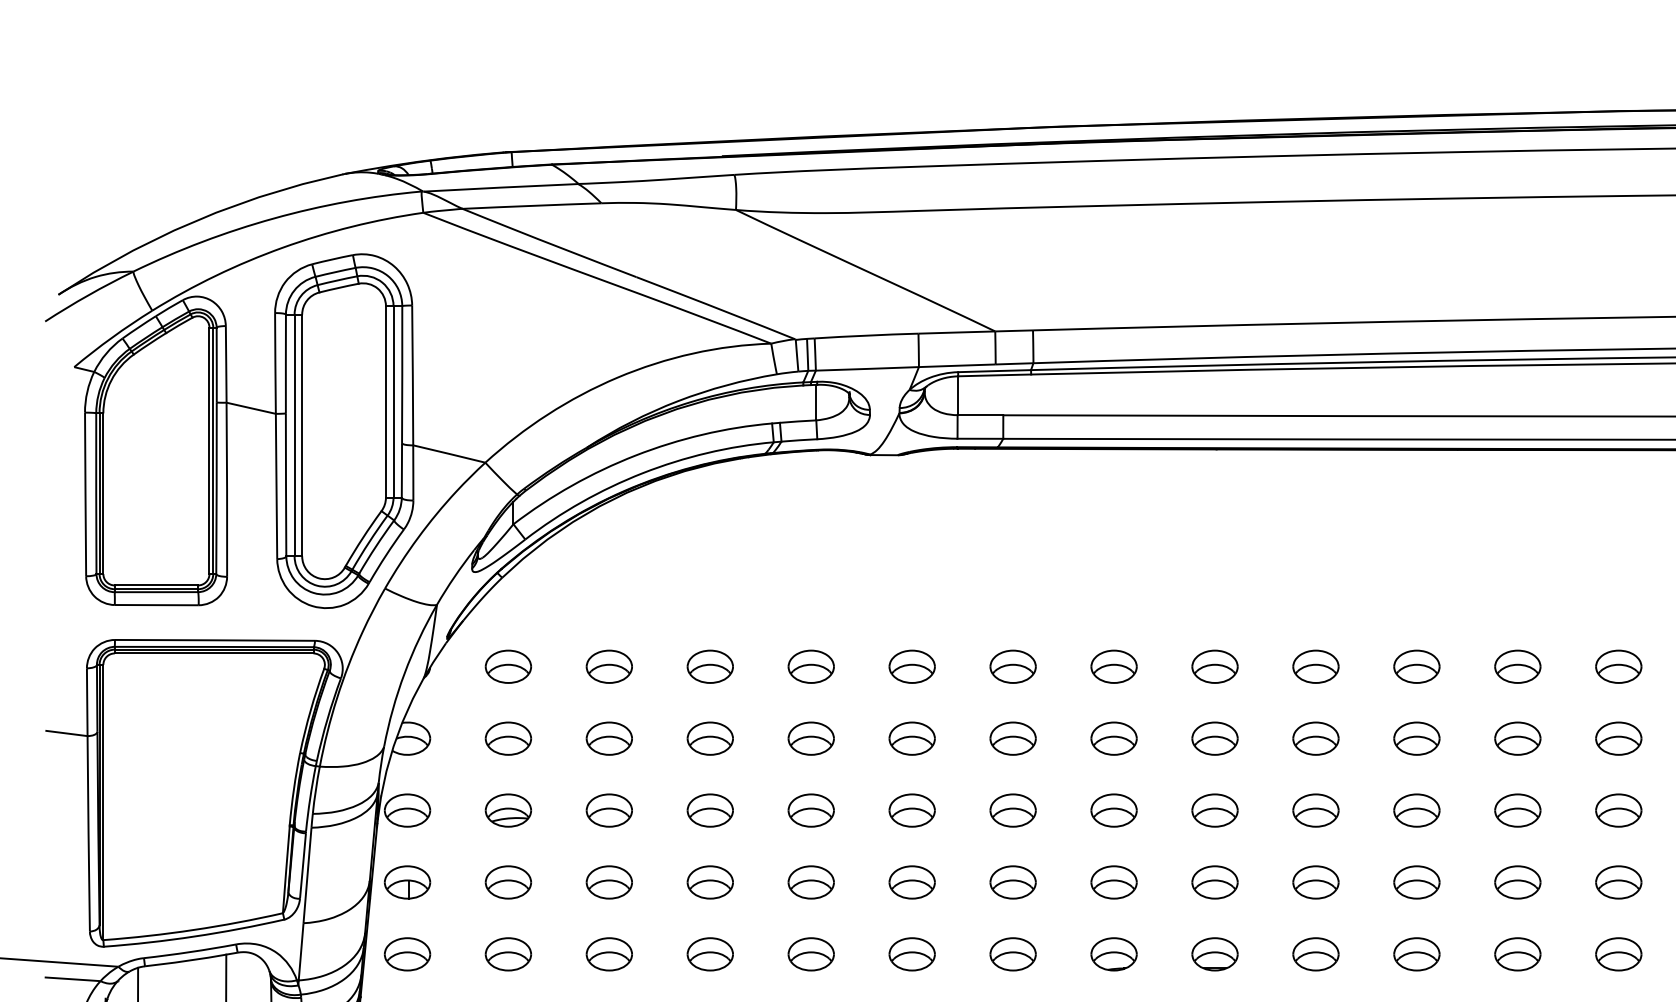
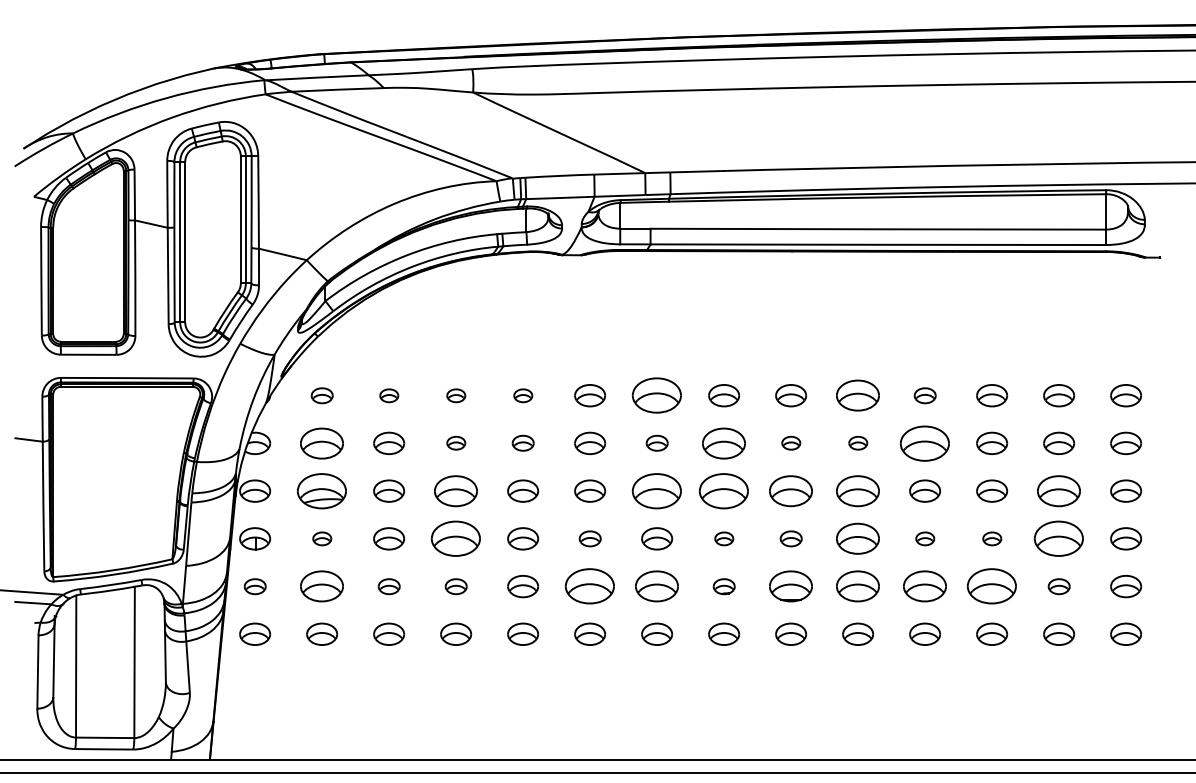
part: (509, 666) -> (322, 395), size x0.7
part: (609, 666) -> (389, 395), size x0.6
part: (710, 666) -> (456, 395), size x0.6
part: (811, 666) -> (523, 395), size x0.6
part: (1013, 666) -> (657, 395), size x1.6
part: (1316, 666) -> (858, 395), size x1.4
part: (1417, 666) -> (925, 395), size x0.7
part: (509, 737) -> (322, 442), size x1.4
part: (710, 737) -> (456, 442), size x0.6
part: (811, 737) -> (523, 442), size x0.7
part: (1013, 737) -> (657, 442), size x0.7
part: (1114, 737) -> (724, 442), size x1.4
part: (1215, 737) -> (791, 442), size x0.6
part: (1316, 737) -> (858, 442), size x0.6
part: (1417, 737) -> (925, 442), size x1.6
part: (509, 809) -> (322, 490), size x1.6
part: (710, 809) -> (456, 490), size x1.4
part: (1013, 809) -> (657, 490), size x1.6
part: (1114, 809) -> (724, 490), size x1.6
part: (1215, 809) -> (791, 490), size x1.4
part: (1316, 809) -> (858, 490), size x1.4
part: (1619, 809) -> (1059, 490), size x1.4
part: (509, 881) -> (322, 538), size x0.6
part: (710, 881) -> (456, 538), size x1.6
part: (912, 881) -> (590, 538), size x0.7
part: (1114, 881) -> (724, 538), size x0.6
part: (1215, 881) -> (791, 538), size x0.7
part: (1316, 881) -> (858, 538), size x1.4
part: (1417, 881) -> (925, 538), size x0.6
part: (1518, 881) -> (992, 538), size x0.6
part: (1619, 881) -> (1059, 538), size x1.6
part: (408, 954) -> (255, 586), size x0.7
part: (509, 954) -> (322, 586), size x1.4
part: (609, 954) -> (389, 586), size x0.7
part: (710, 954) -> (456, 586), size x0.7
part: (912, 954) -> (590, 586), size x1.6
part: (1013, 954) -> (657, 586), size x1.4
part: (1114, 954) -> (724, 586), size x0.7
part: (1215, 954) -> (791, 586), size x1.4
part: (1316, 954) -> (858, 586), size x1.4
part: (1417, 954) -> (925, 586), size x1.4
part: (1518, 954) -> (992, 586), size x1.6
part: (1619, 954) -> (1059, 586), size x0.7

